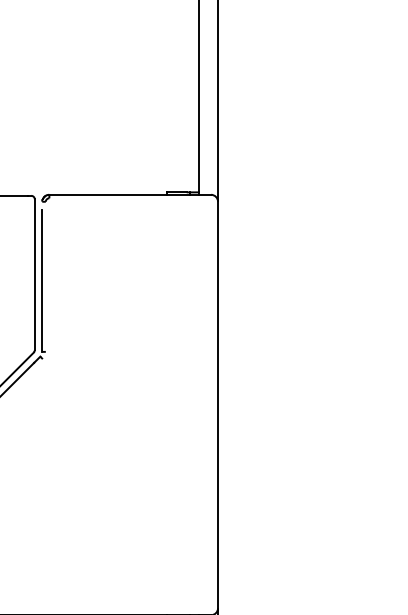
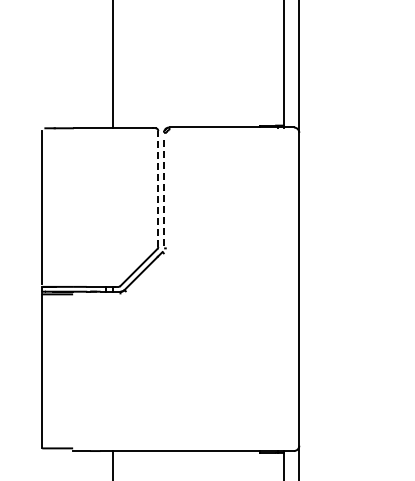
line: (35, 274) -> (158, 188), solid -> dashed
line: (42, 281) -> (164, 194), solid -> dashed

